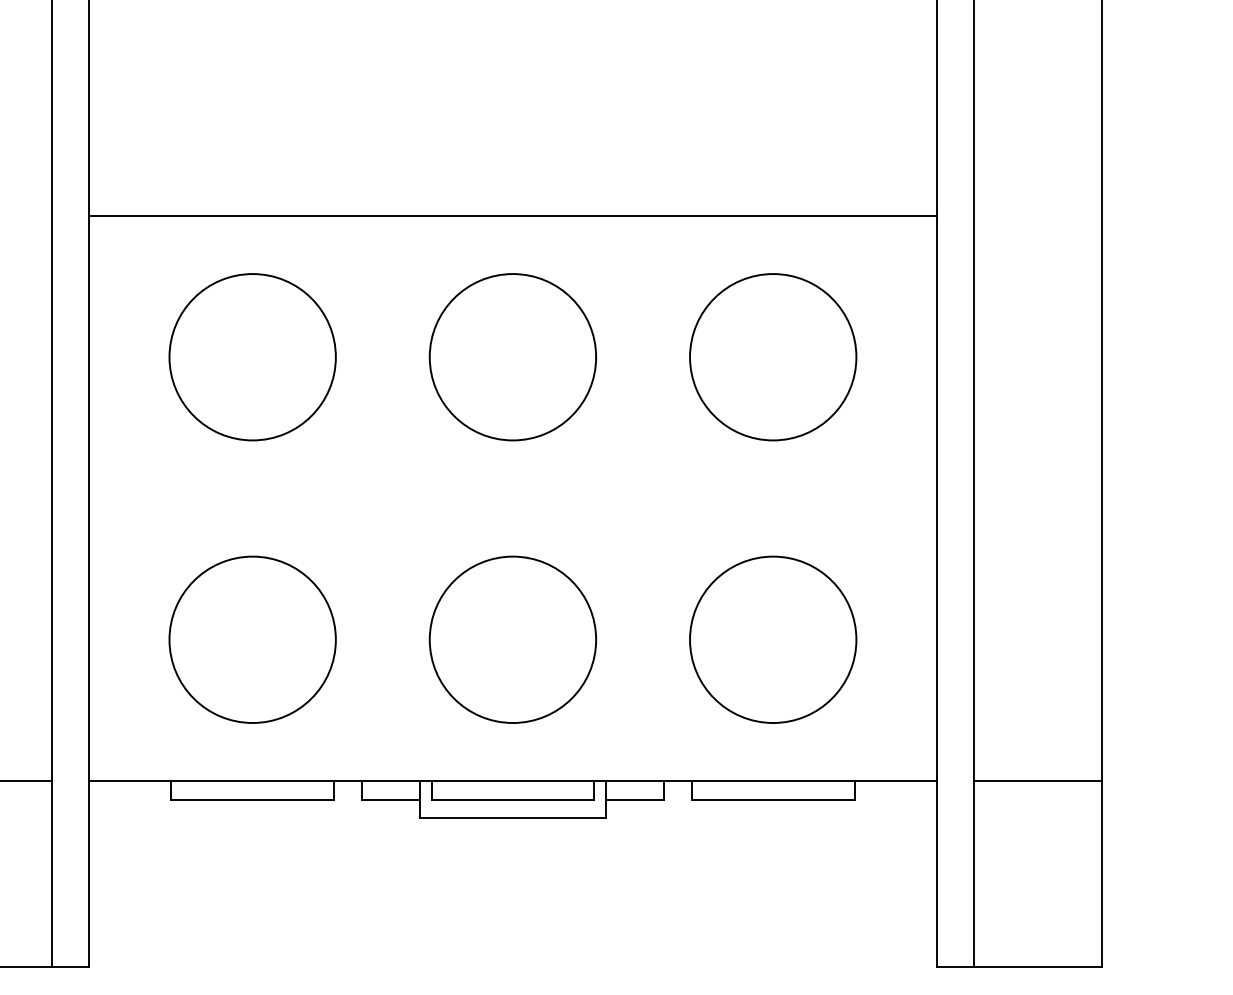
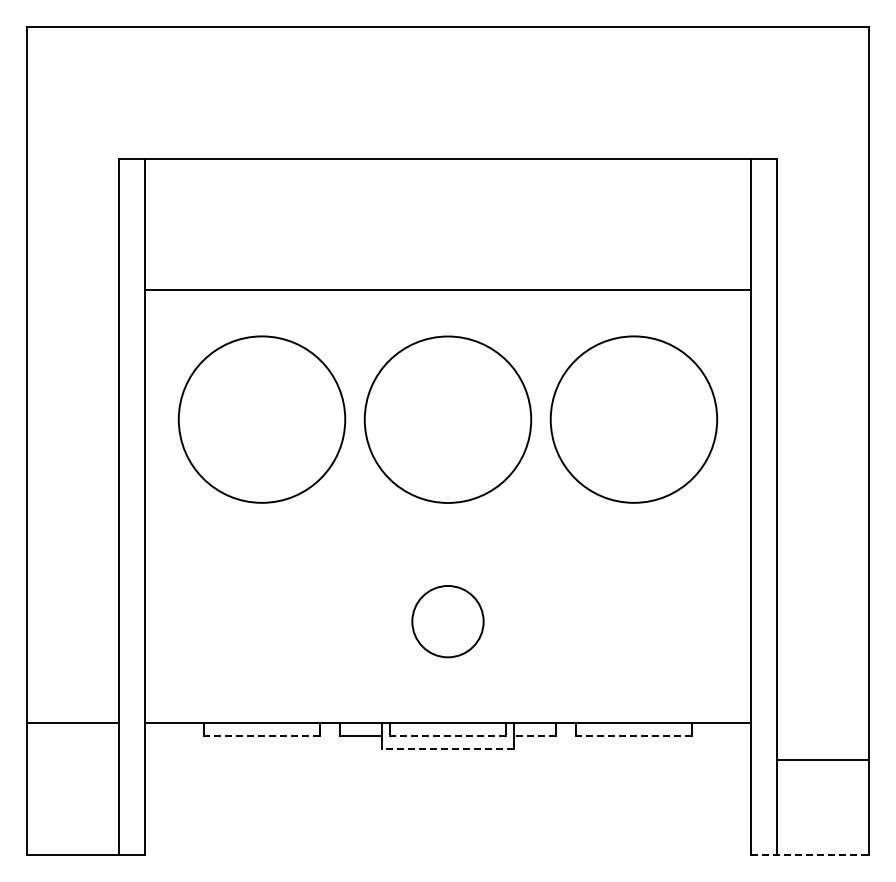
line: (512, 215) -> (447, 289), moved
circle: (251, 356) -> (261, 419), size x1.4
circle: (512, 356) -> (447, 419), size x1.4
circle: (772, 356) -> (633, 419), size x1.4
circle: (251, 639) -> (261, 621), removed
circle: (512, 639) -> (447, 621), size x0.6
circle: (772, 639) -> (633, 621), removed
line: (1038, 780) -> (823, 759), moved
line: (251, 799) -> (261, 735), solid -> dashed
line: (512, 799) -> (447, 735), solid -> dashed
line: (635, 799) -> (535, 735), solid -> dashed
line: (772, 799) -> (633, 735), solid -> dashed
line: (512, 817) -> (447, 748), solid -> dashed
line: (1020, 967) -> (810, 855), solid -> dashed

